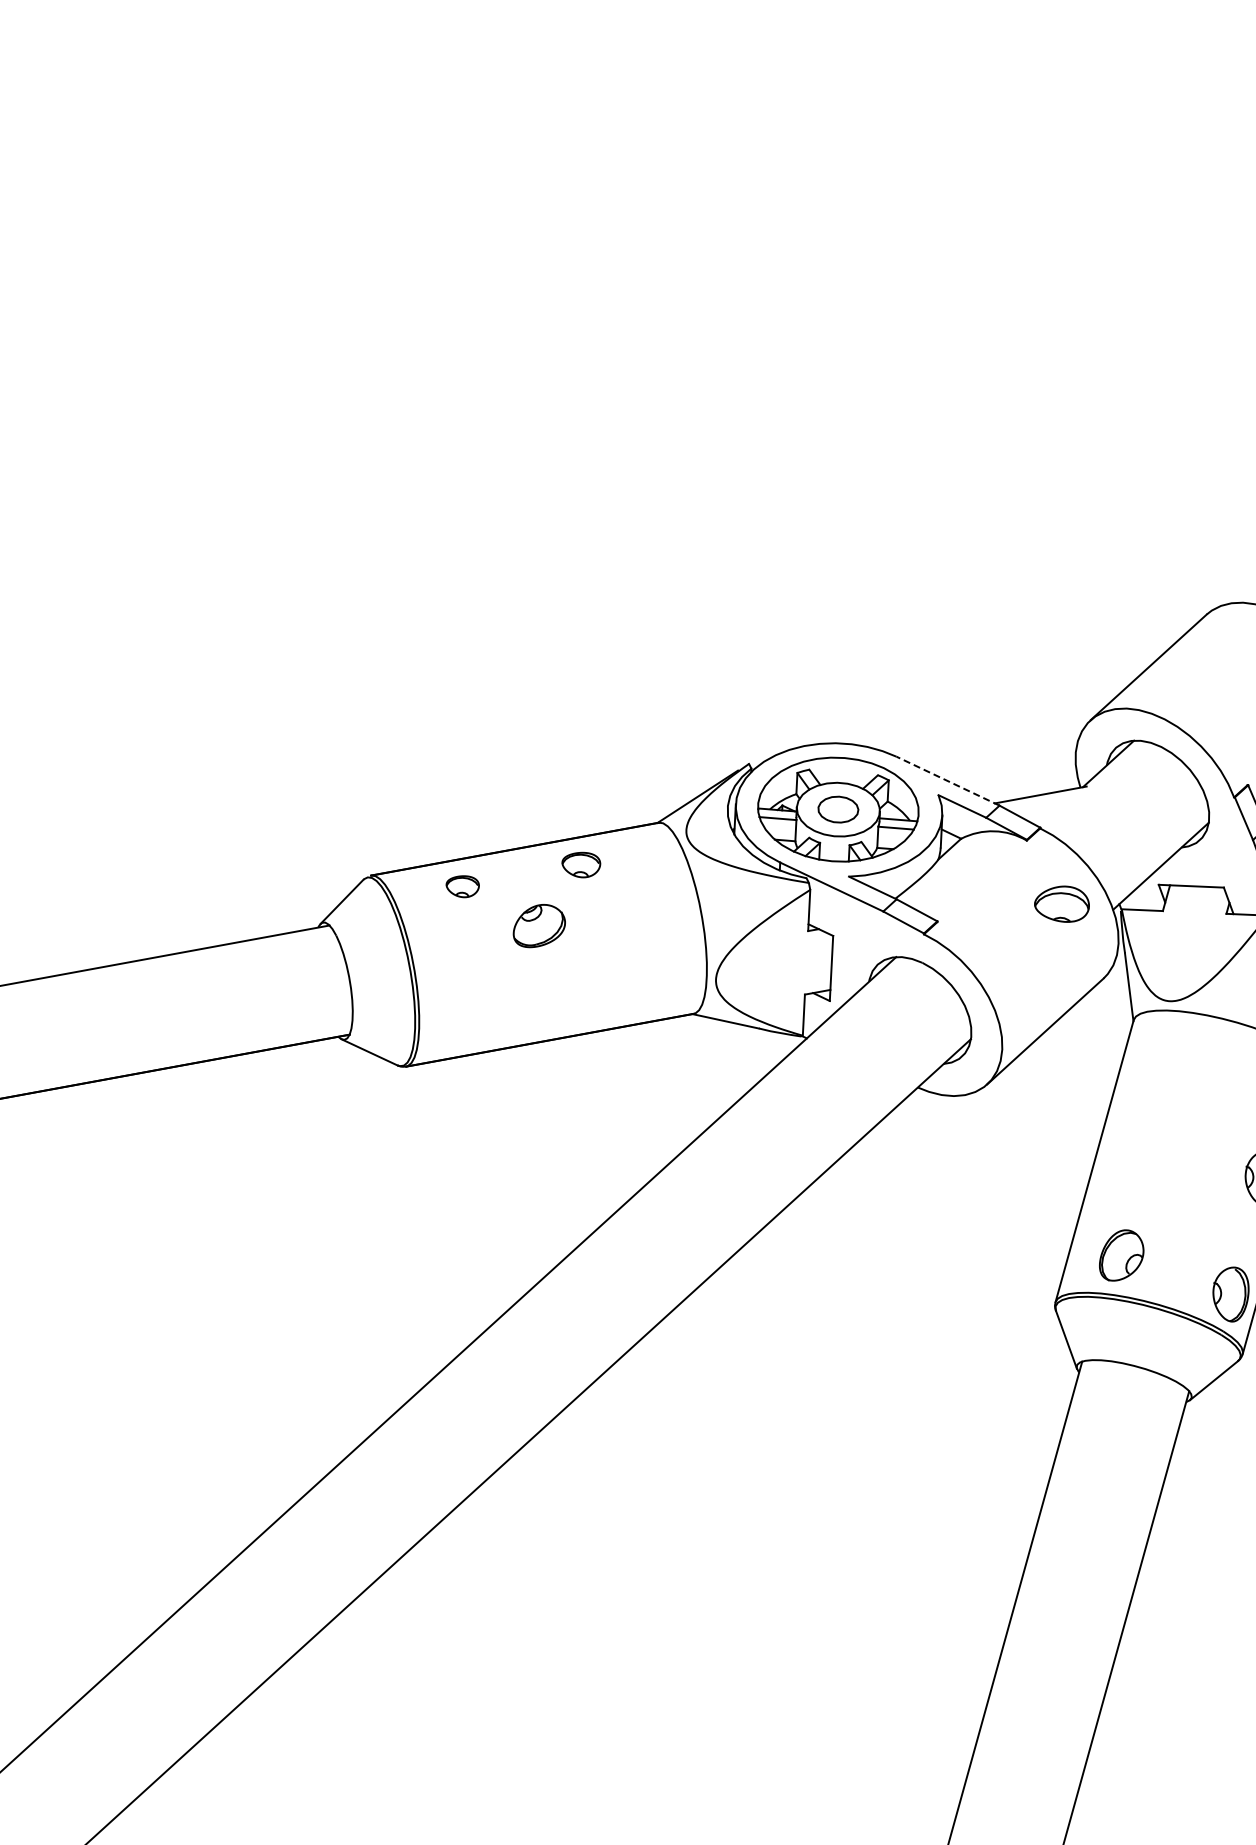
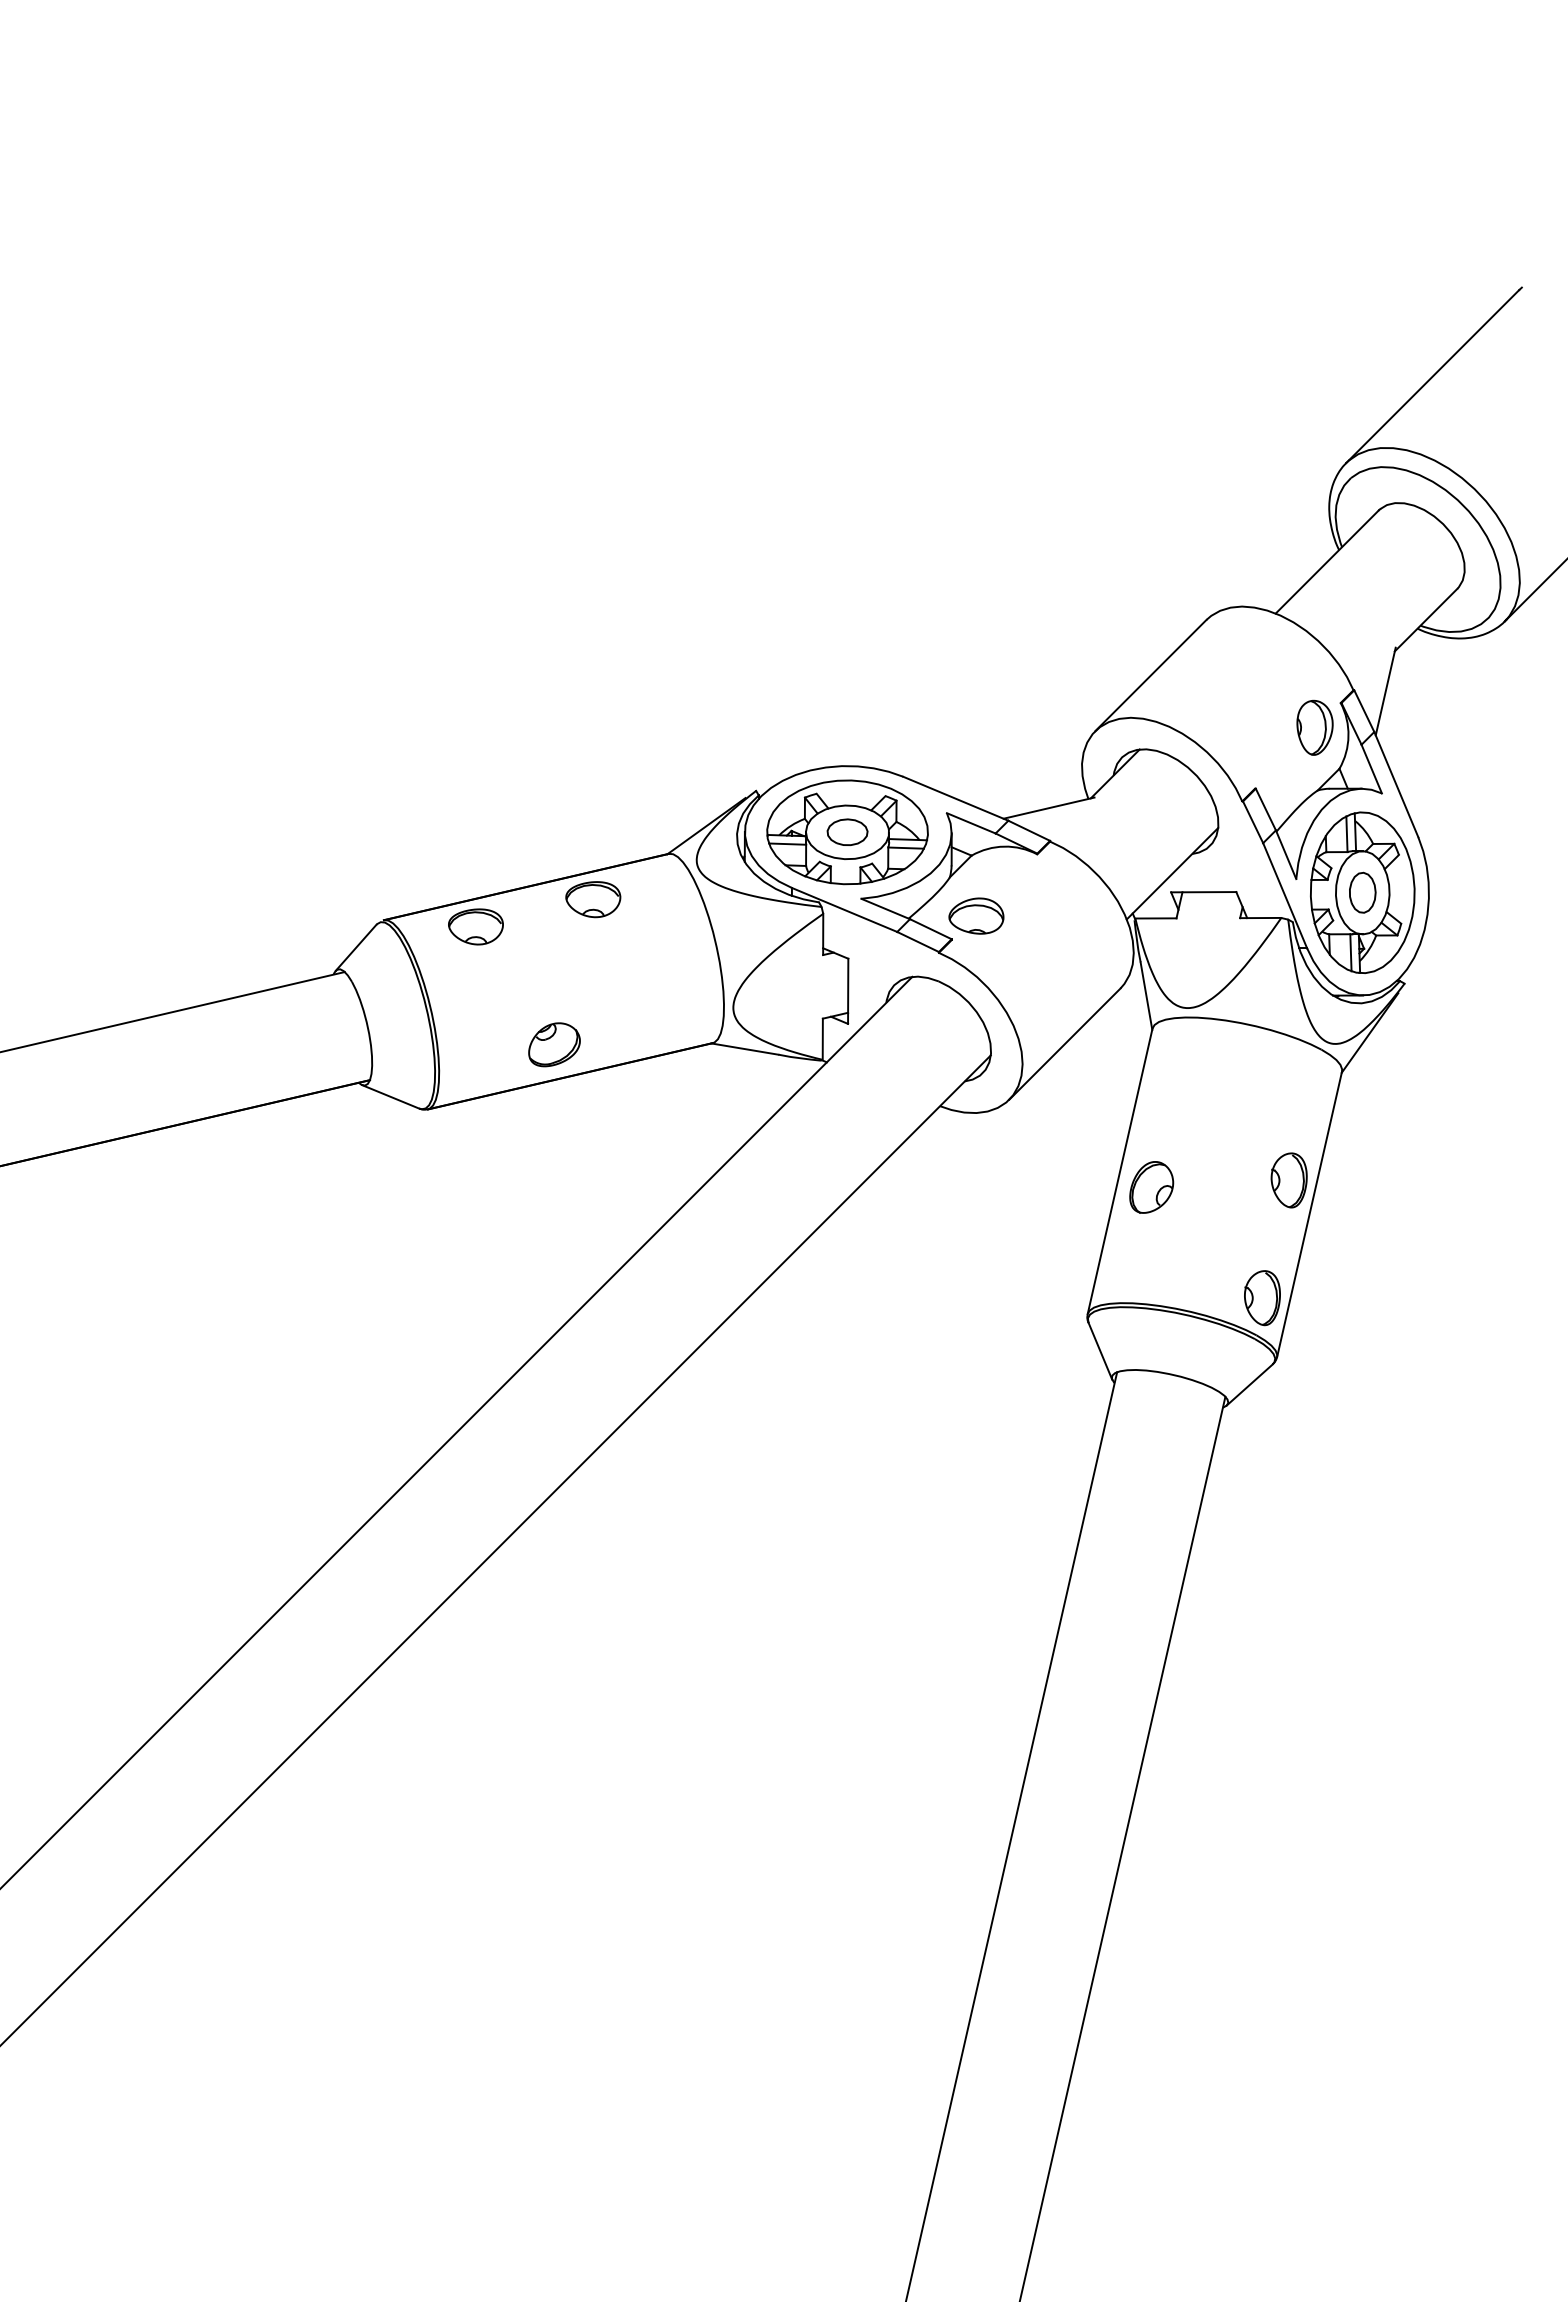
line: (947, 780) -> (955, 798), dashed -> solid
part: (581, 864) -> (593, 899), size x1.43
part: (462, 886) -> (475, 926), size x1.67
part: (1062, 903) -> (976, 915), moved
part: (539, 925) -> (554, 1044), moved
part: (1121, 1255) -> (1151, 1187), moved

